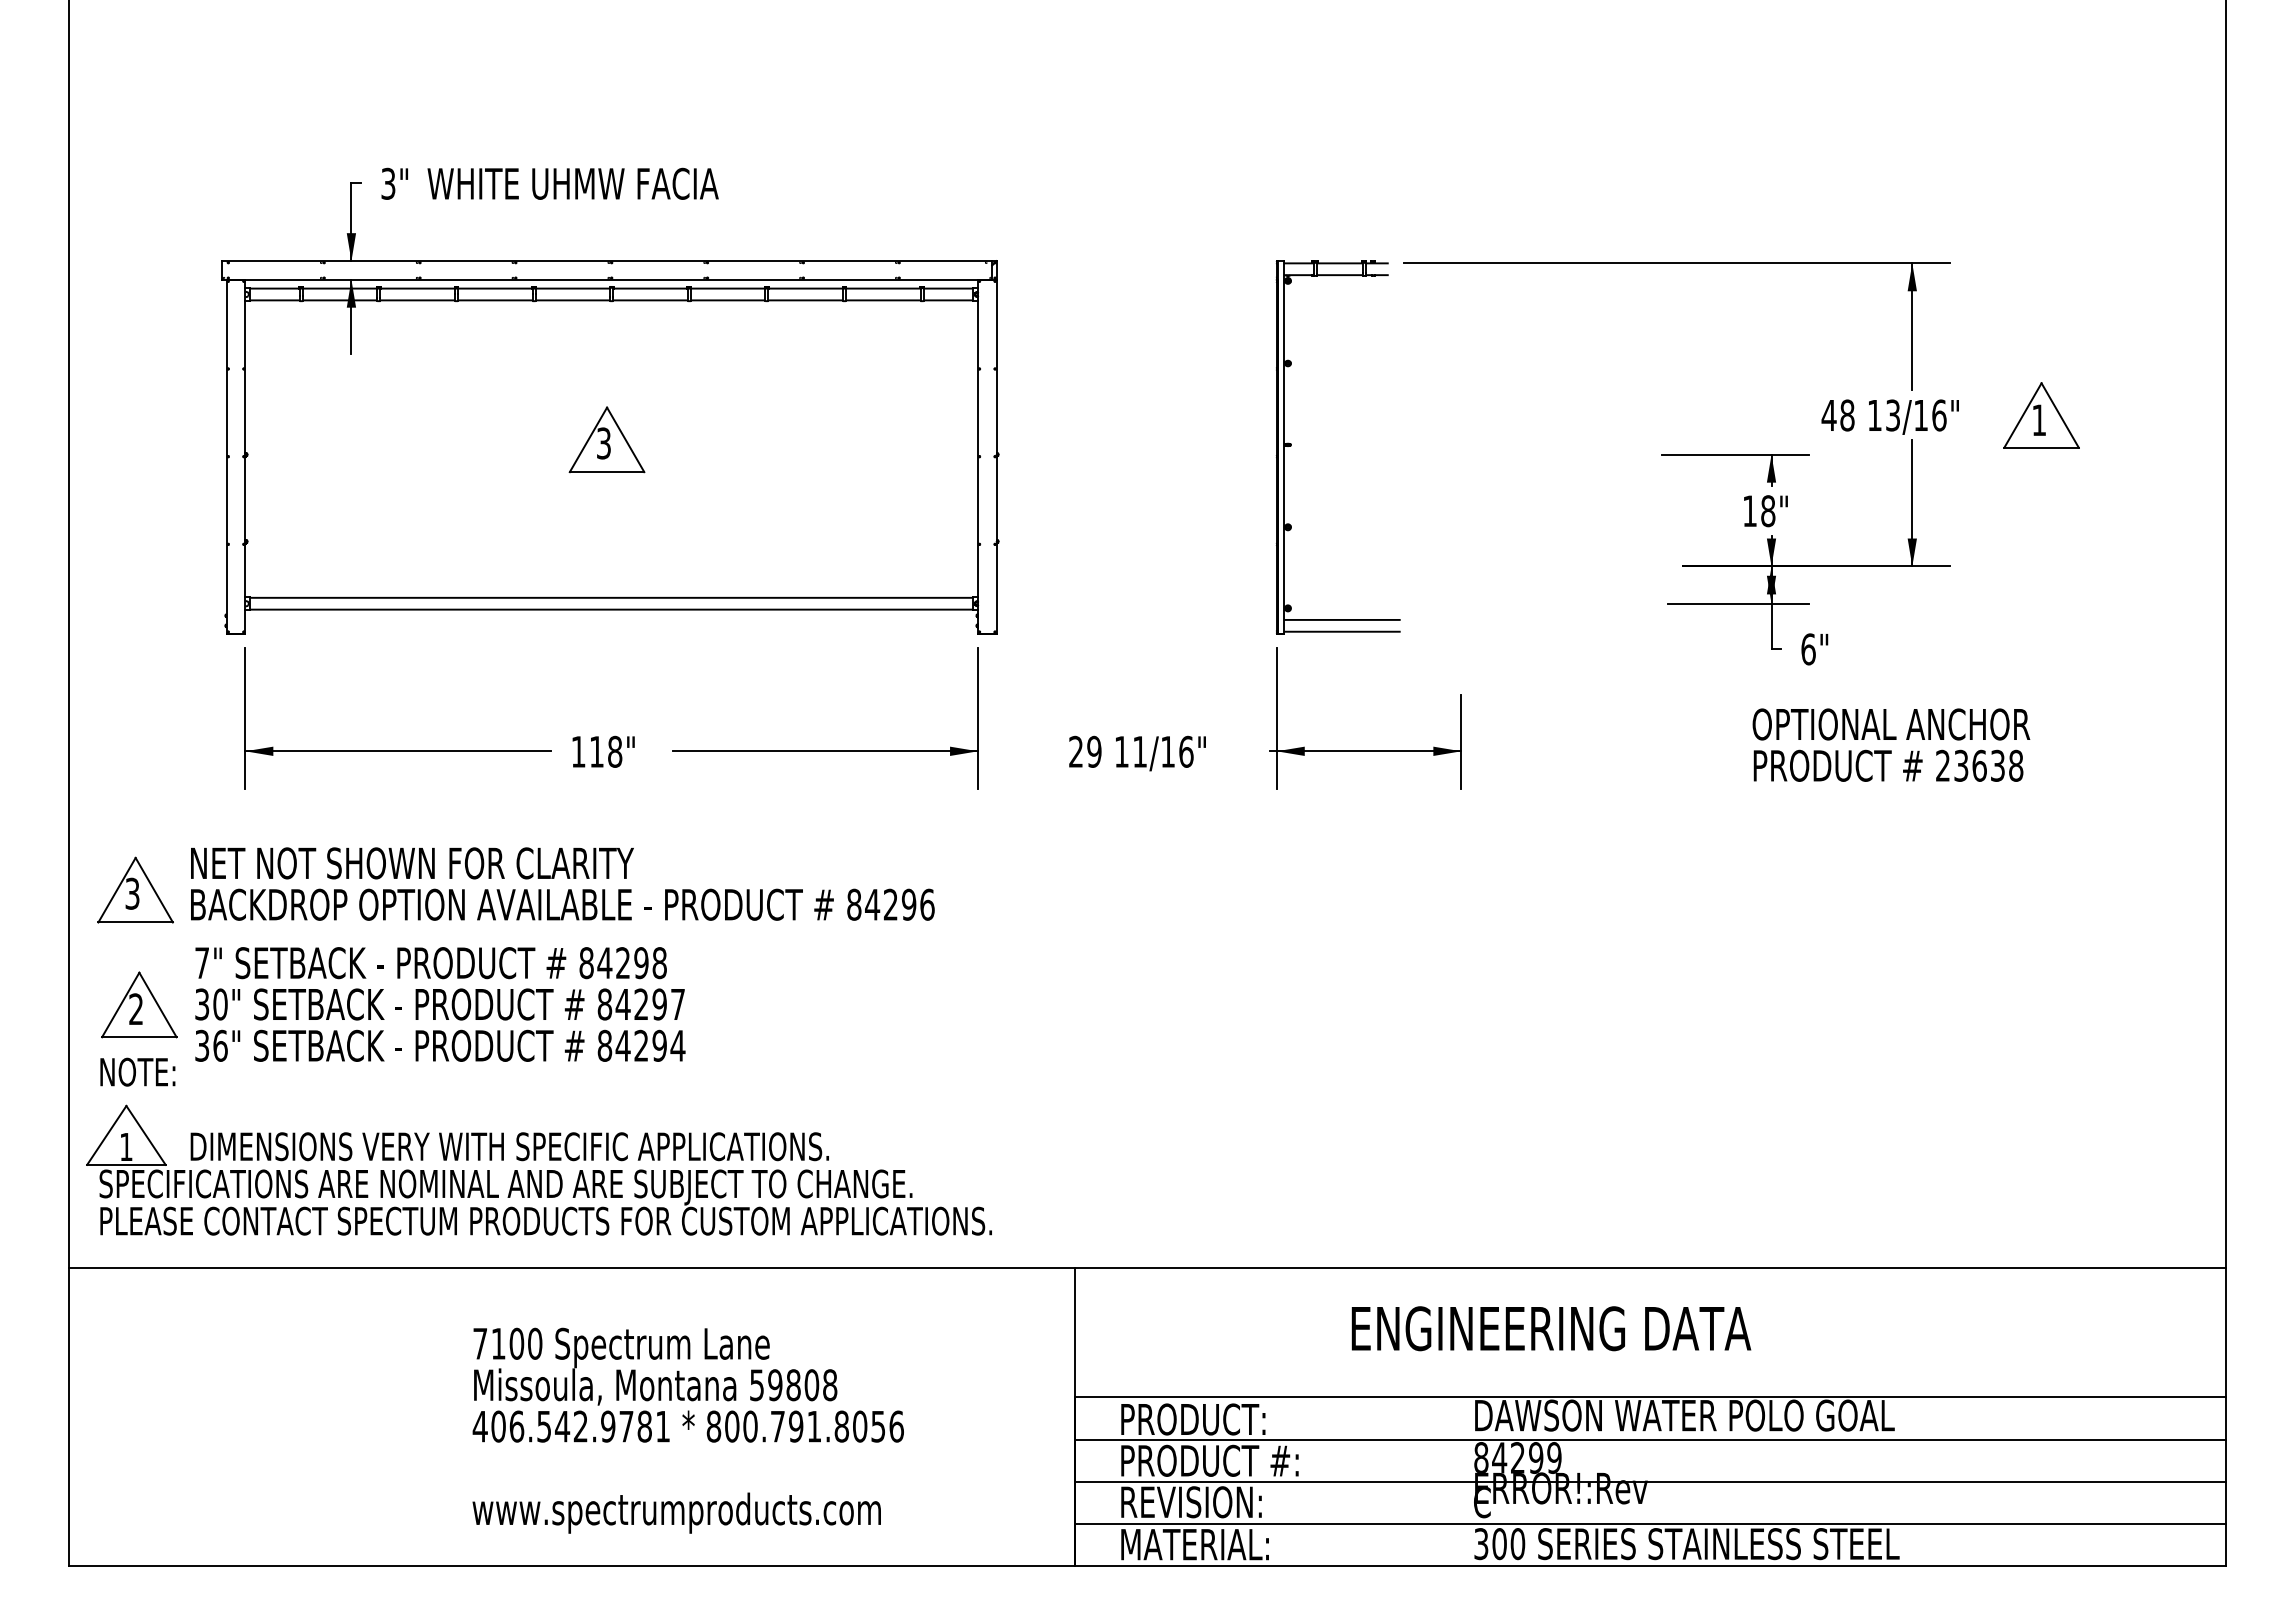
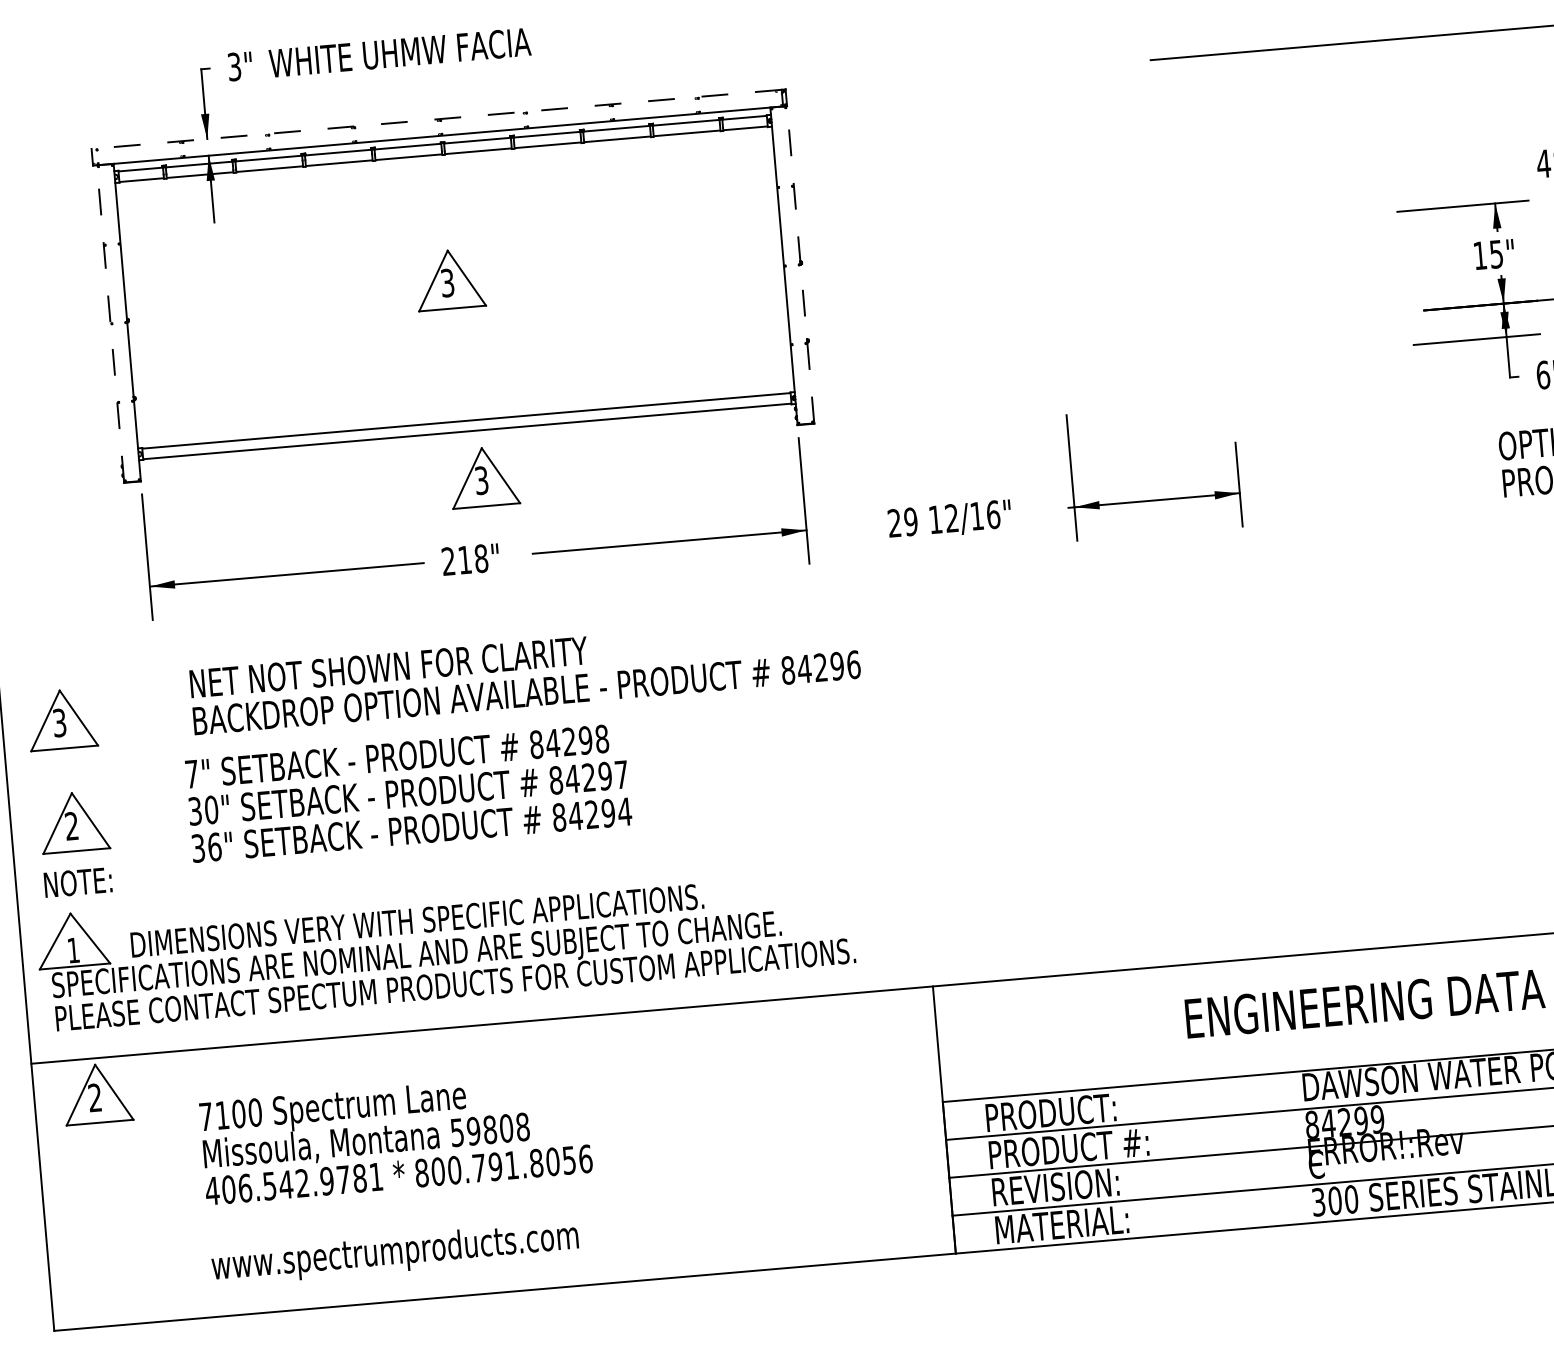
line: (607, 261) -> (436, 119), solid -> dashed
part: (1291, 446) -> (1064, 232), removed
line: (226, 456) -> (110, 323), solid -> dashed
line: (996, 456) -> (800, 264), solid -> dashed
text: (1768, 511) -> (1496, 254), 18" -> 15"
part: (625, 661) -> (483, 476), added
text: (578, 751) -> (448, 561), 118" -> 218"
text: (1139, 751) -> (951, 518), 11/16" -> 12/16"
text: (562, 883) -> (524, 673), moved
text: (440, 1004) -> (408, 793), moved
part: (139, 1307) -> (97, 1093), added
text: (687, 1430) -> (398, 1178), moved

